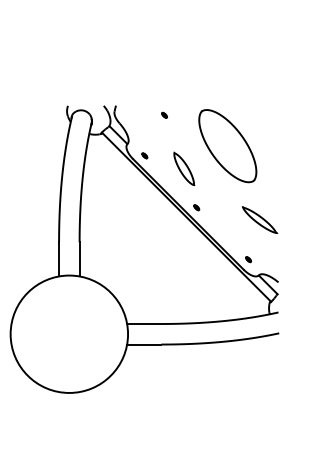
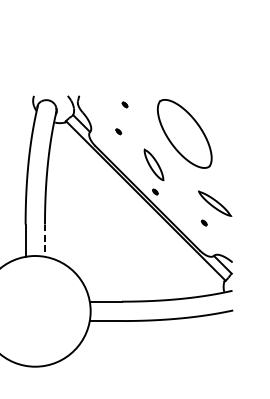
part: (144, 155) -> (118, 131), moved
part: (184, 168) -> (154, 164), moved
line: (79, 259) -> (44, 240), solid -> dashed
part: (248, 259) -> (204, 222), moved

